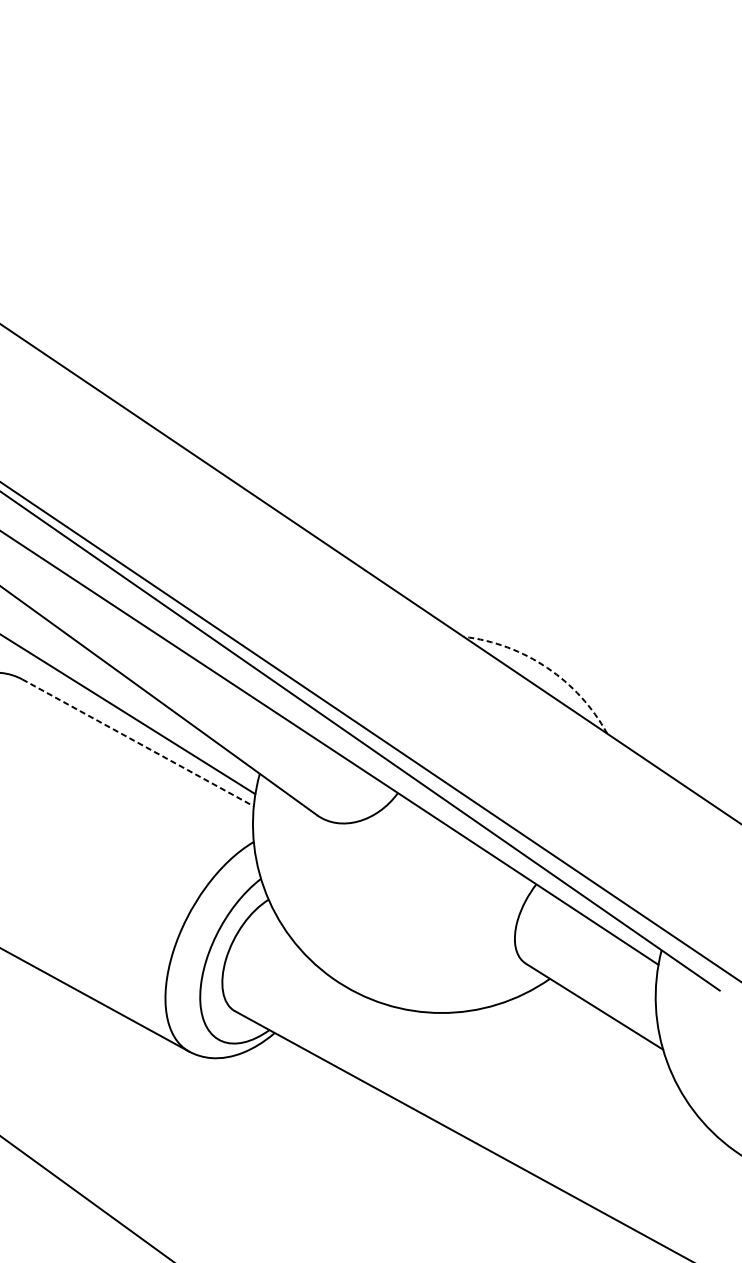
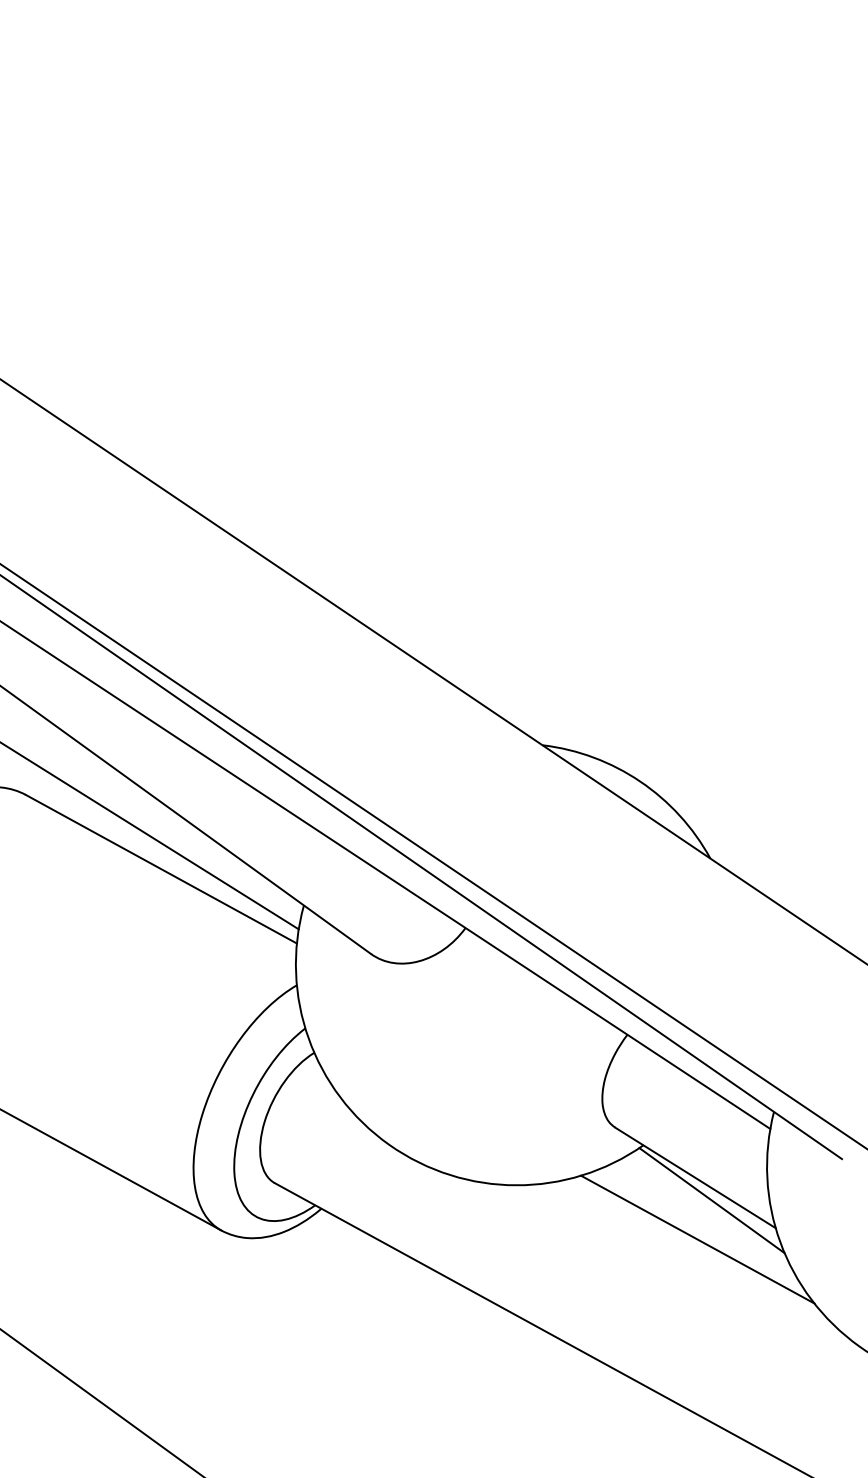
arc: (547, 667) -> (640, 781), dashed -> solid
line: (138, 743) -> (161, 869), dashed -> solid
line: (608, 1025) -> (711, 1200), added
line: (596, 1059) -> (697, 1239), added

